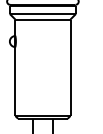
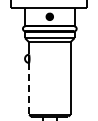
line: (15, 81) -> (29, 88), solid -> dashed

